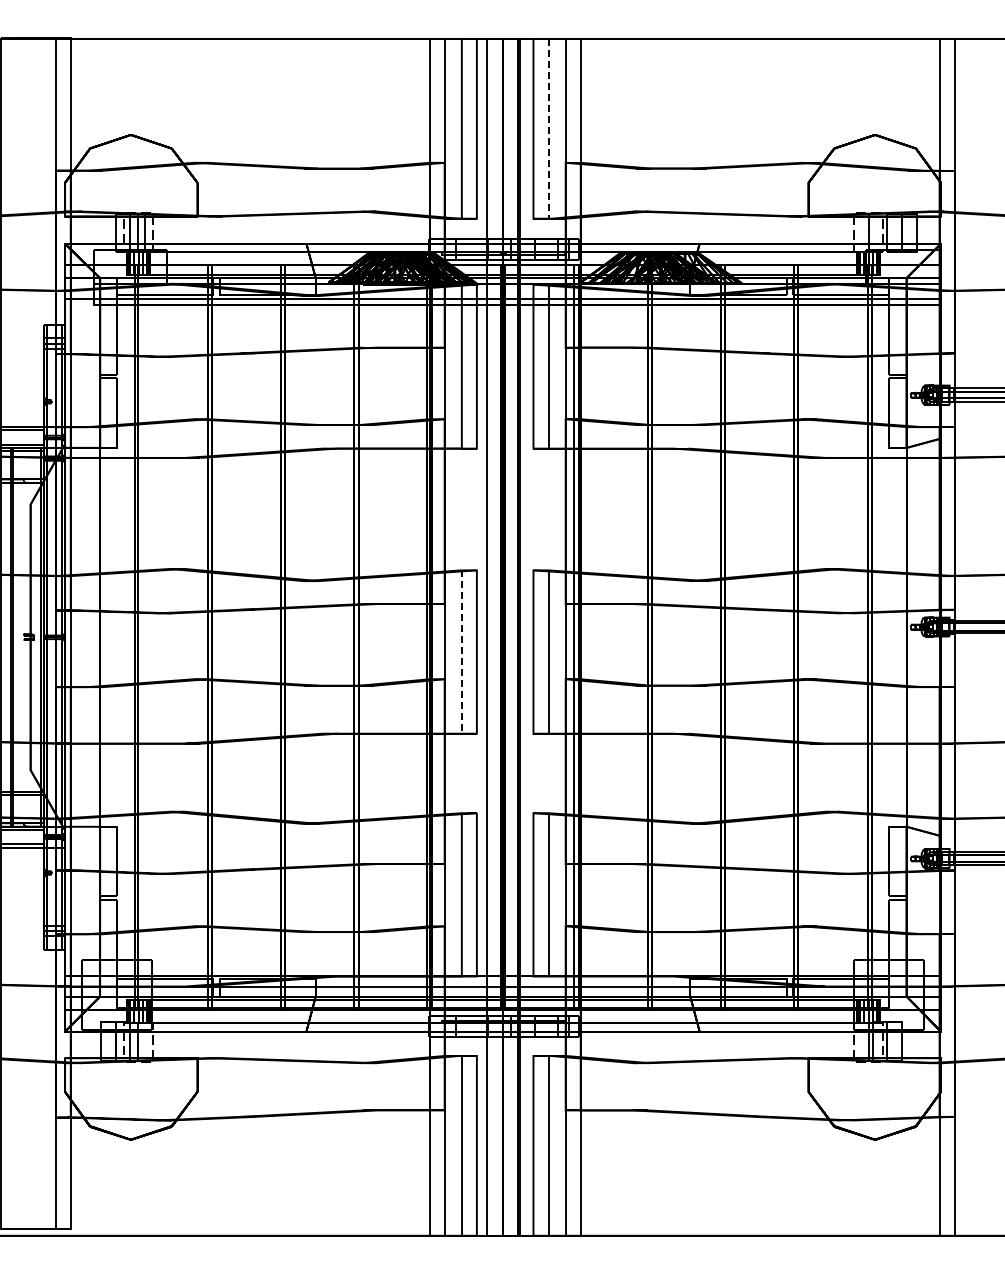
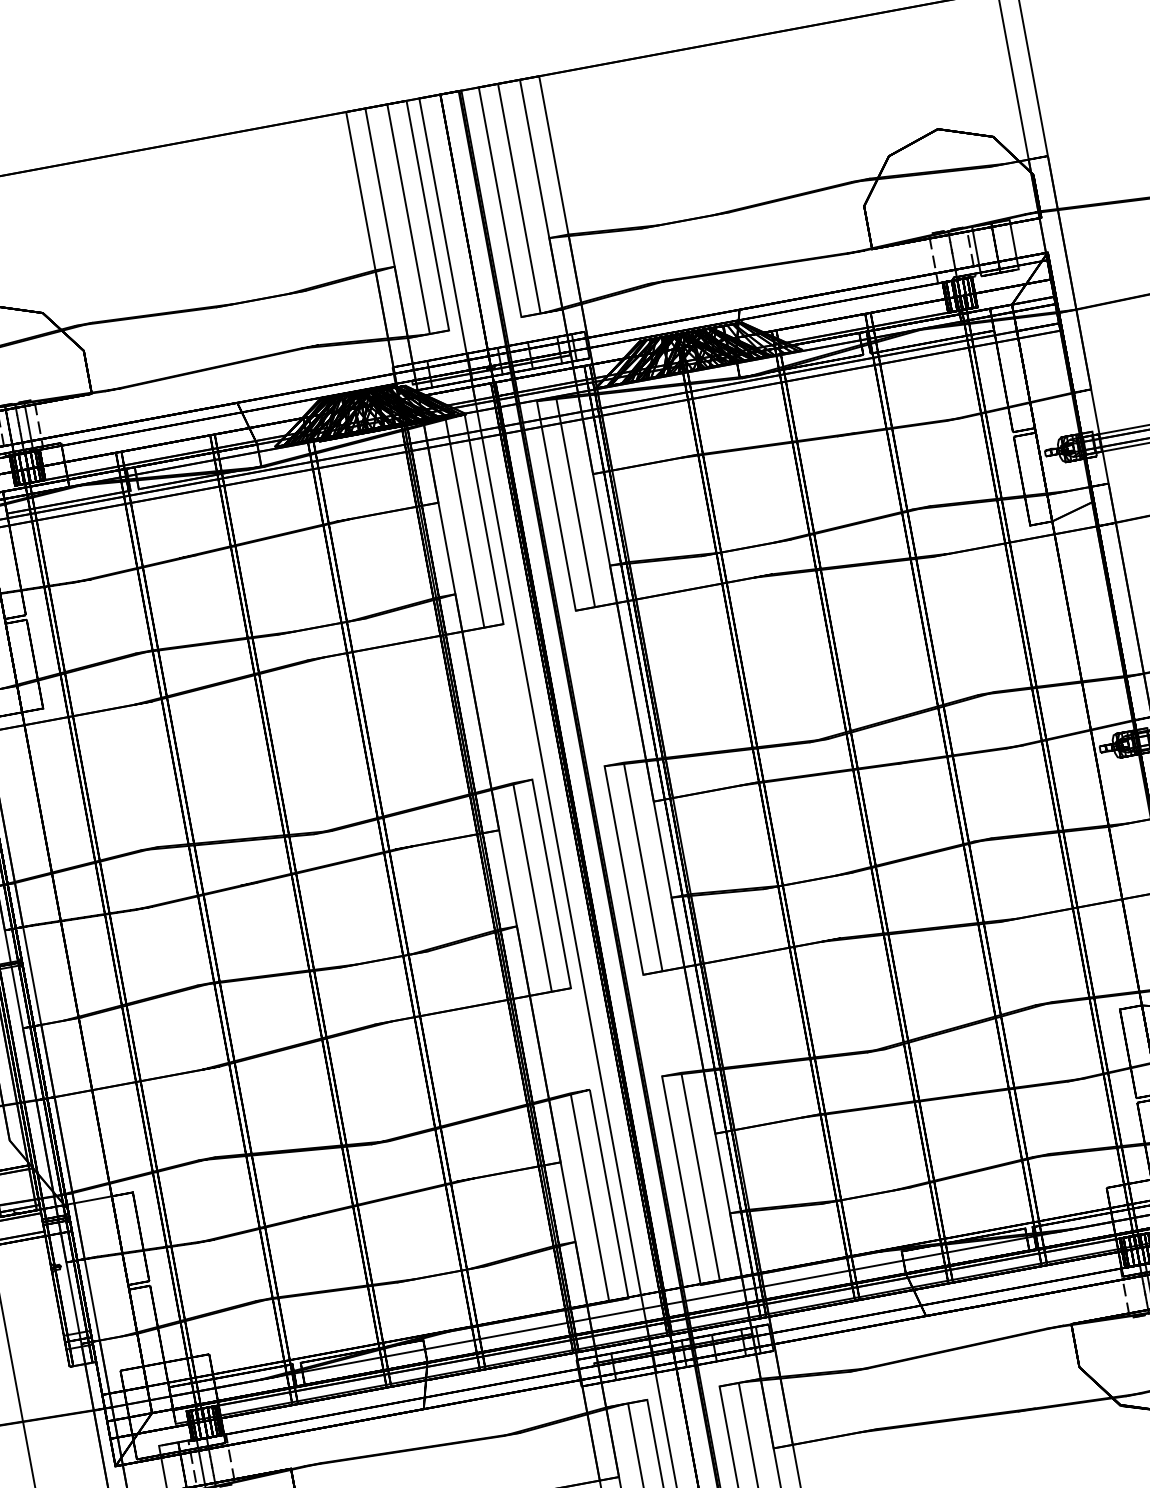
line: (548, 128) -> (519, 198), dashed -> solid
line: (461, 652) -> (532, 888), dashed -> solid

